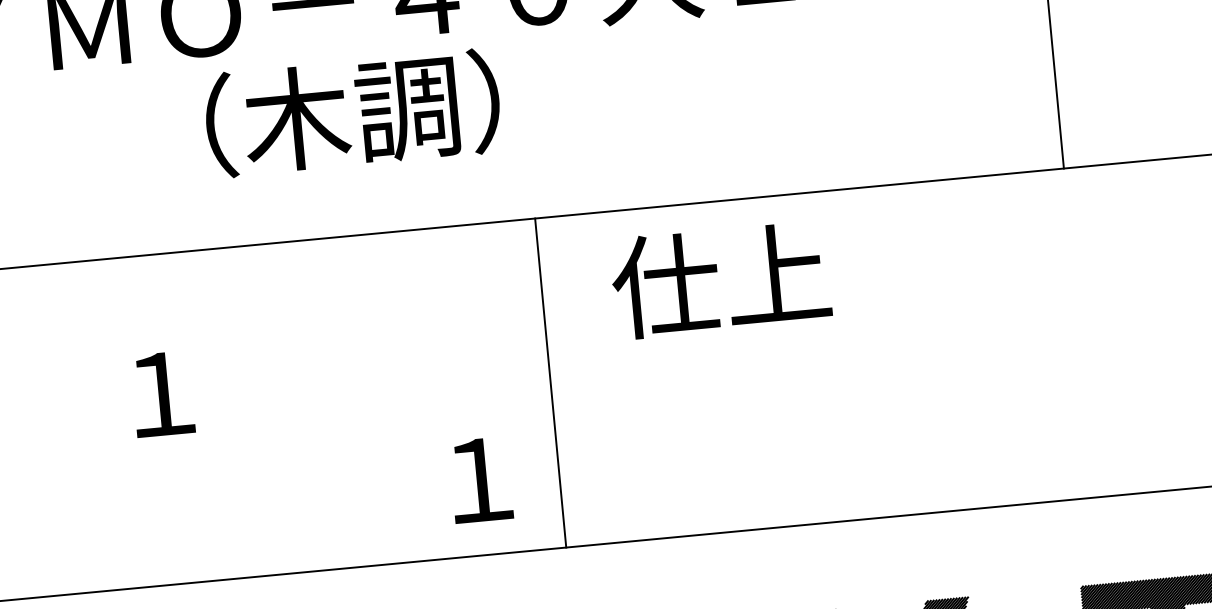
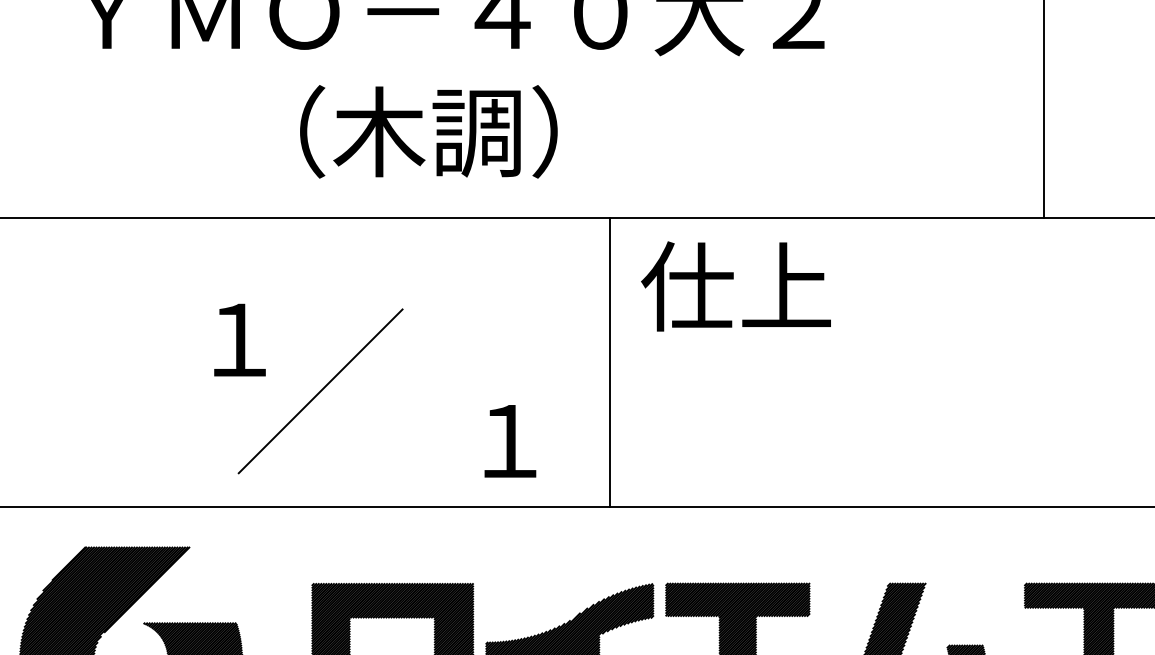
text: (352, 112) -> (428, 131), moved
line: (551, 383) -> (610, 362), moved
line: (259, 443) -> (320, 391), added

